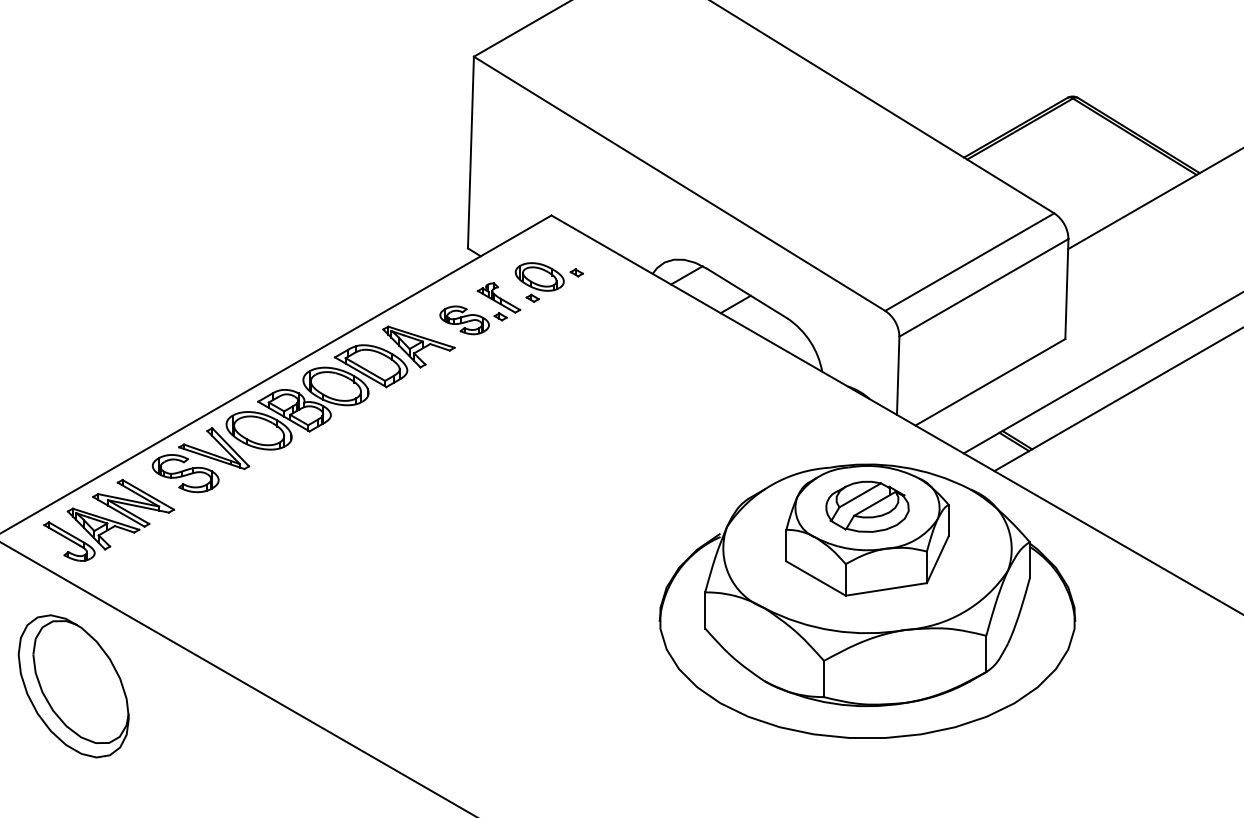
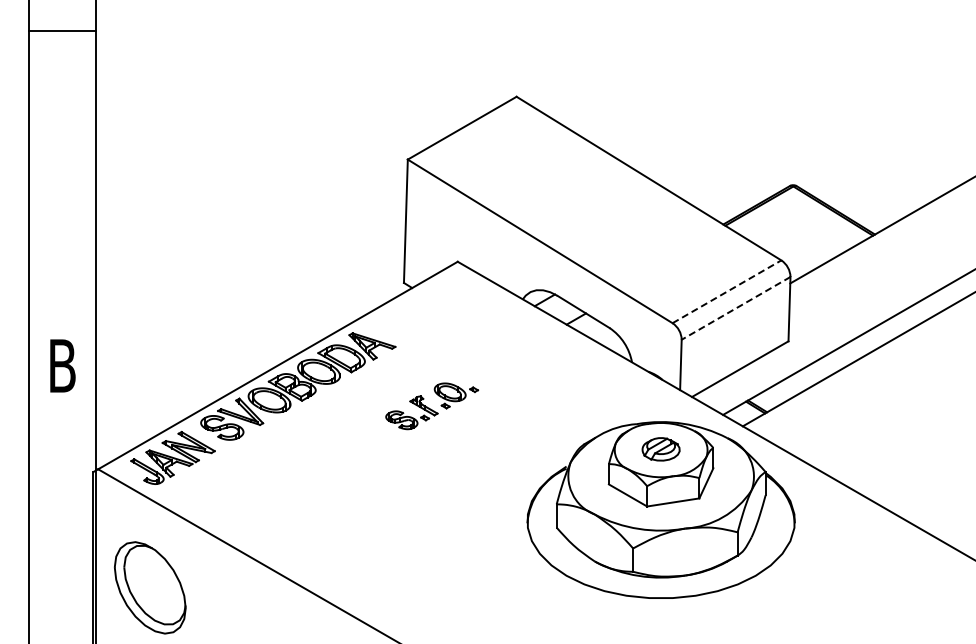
line: (969, 261) -> (726, 291), solid -> dashed
line: (984, 288) -> (736, 308), solid -> dashed
part: (512, 298) -> (432, 406), moved
part: (866, 507) -> (660, 449), size x0.7
part: (74, 685) -> (150, 587), moved

